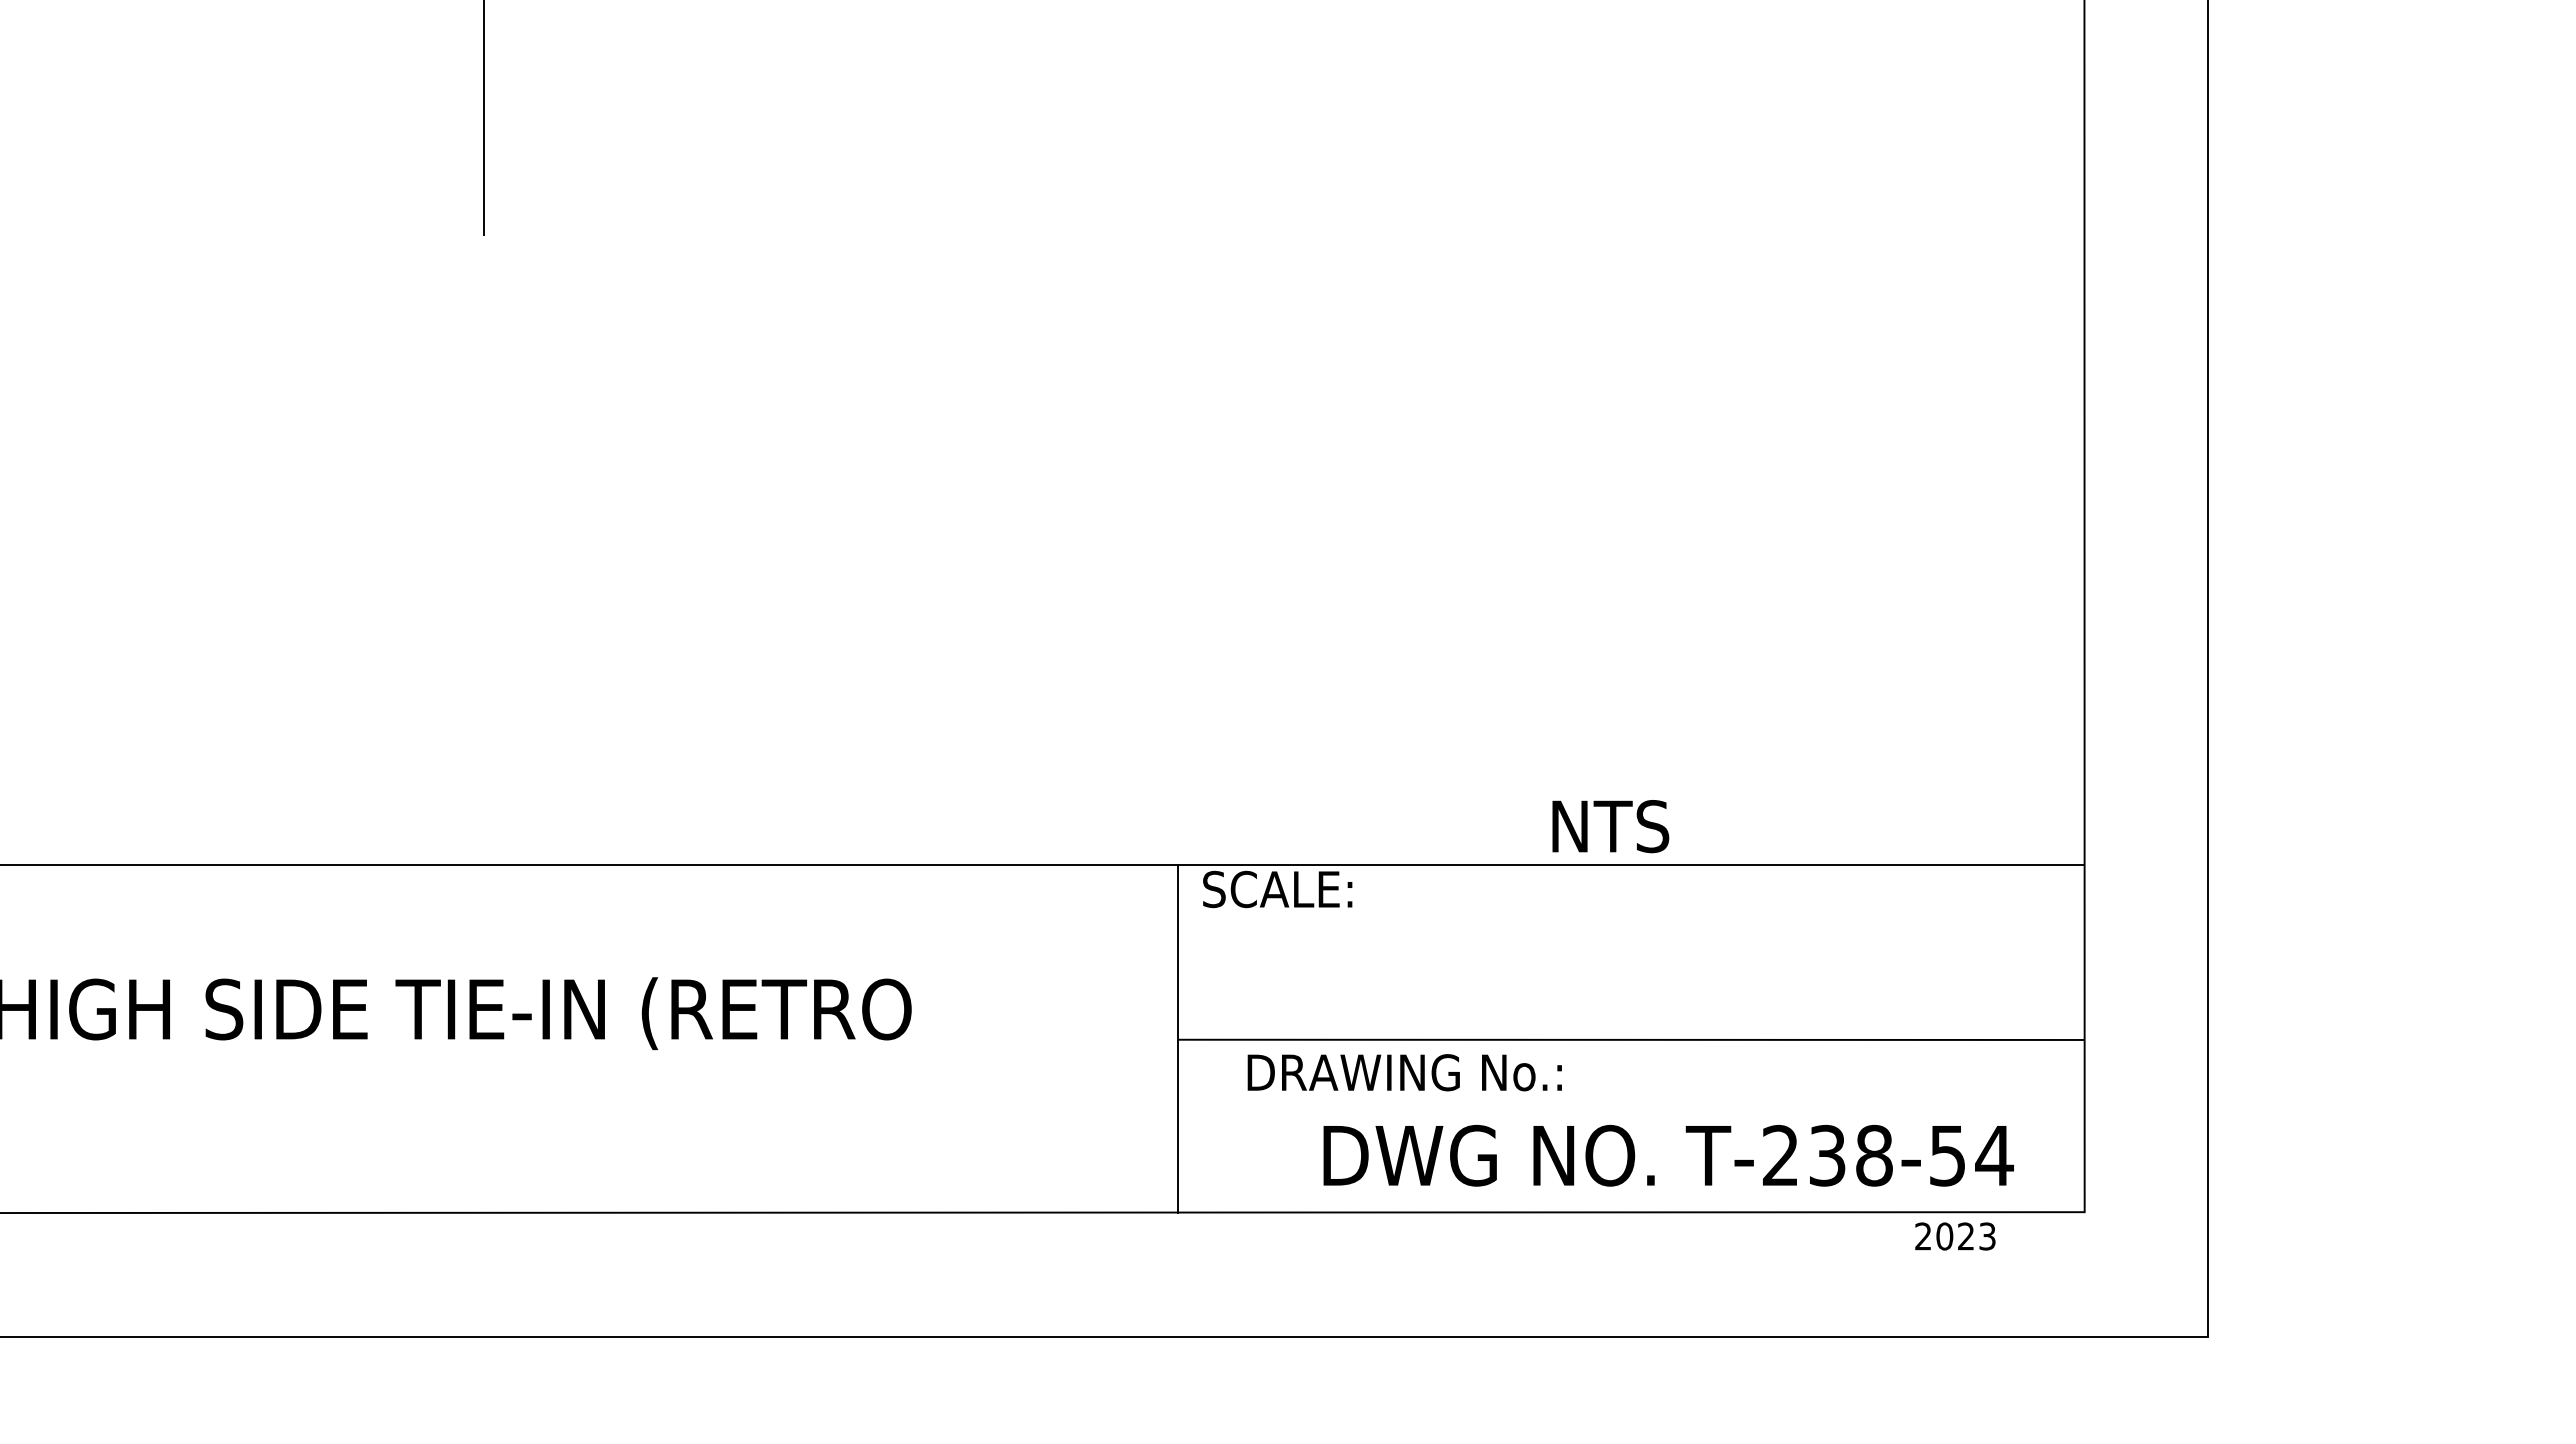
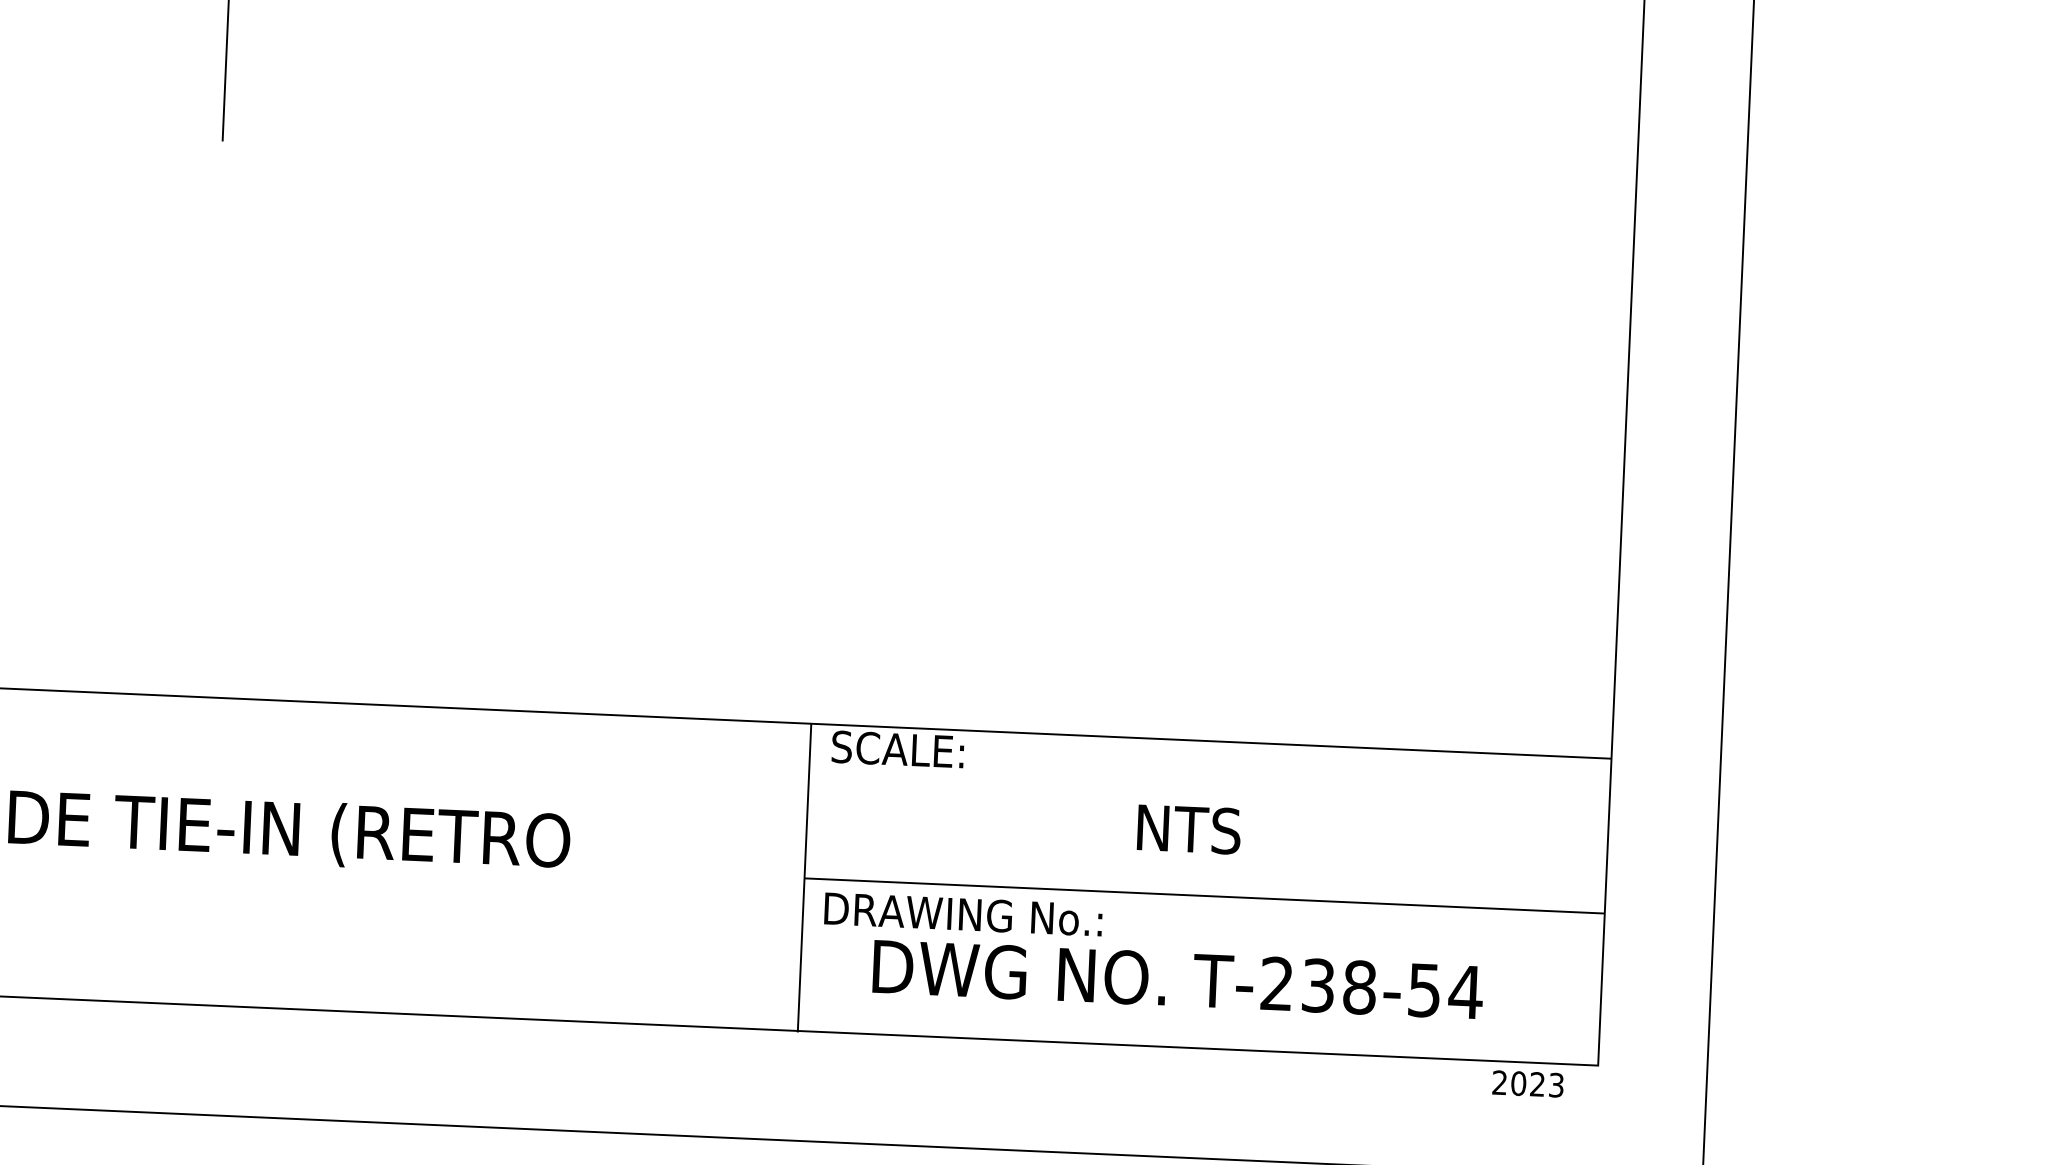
text: (1610, 826) -> (1188, 829), moved
text: (1404, 1072) -> (963, 914), moved
text: (1668, 1155) -> (1177, 979), moved
text: (1955, 1236) -> (1528, 1084), moved

